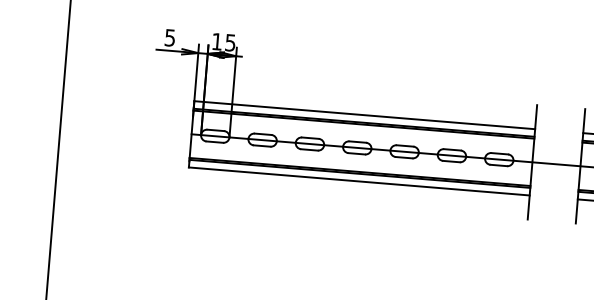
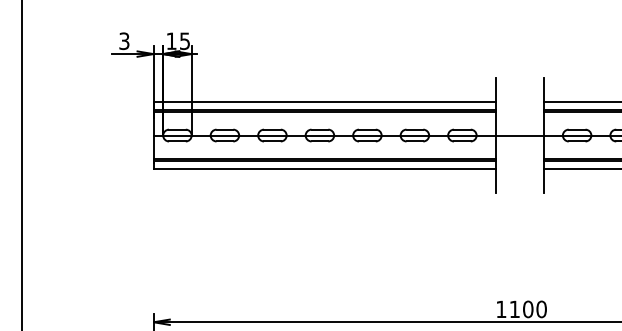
text: (170, 37) -> (124, 40), 5 -> 3

